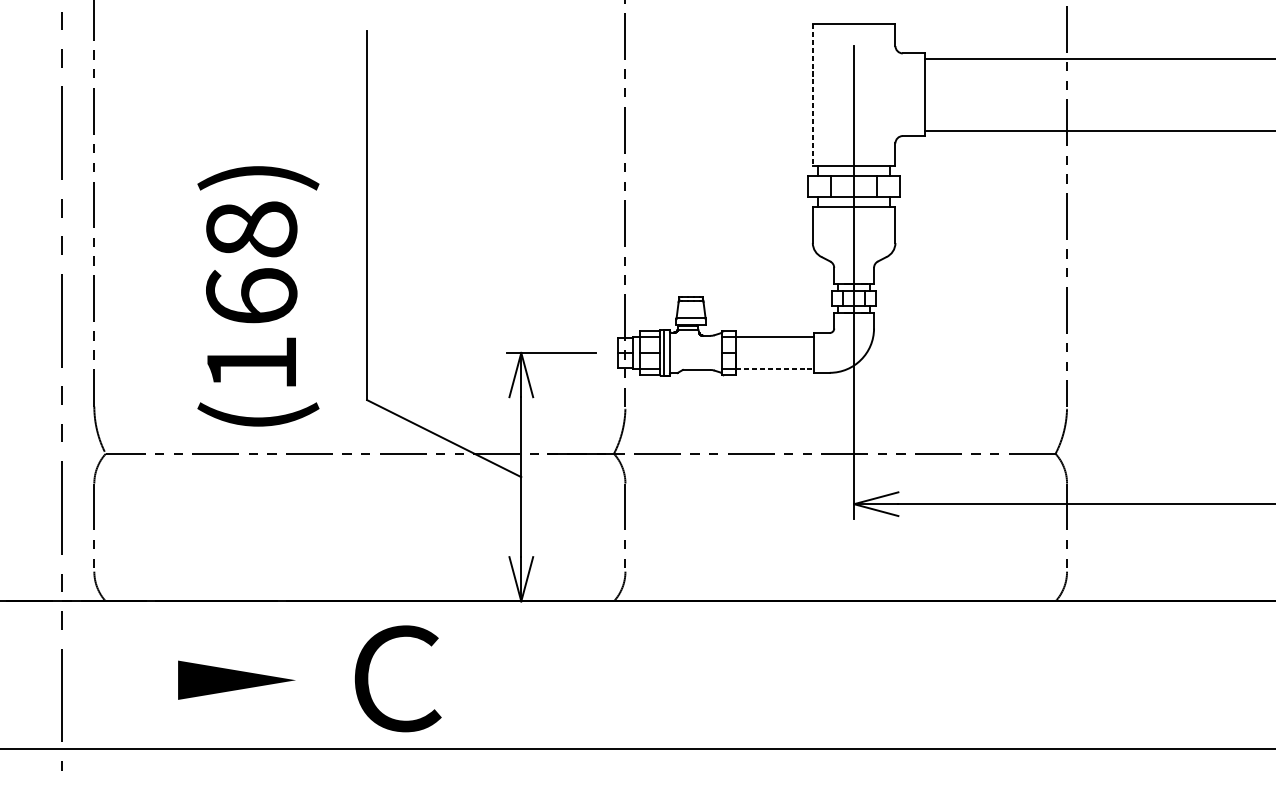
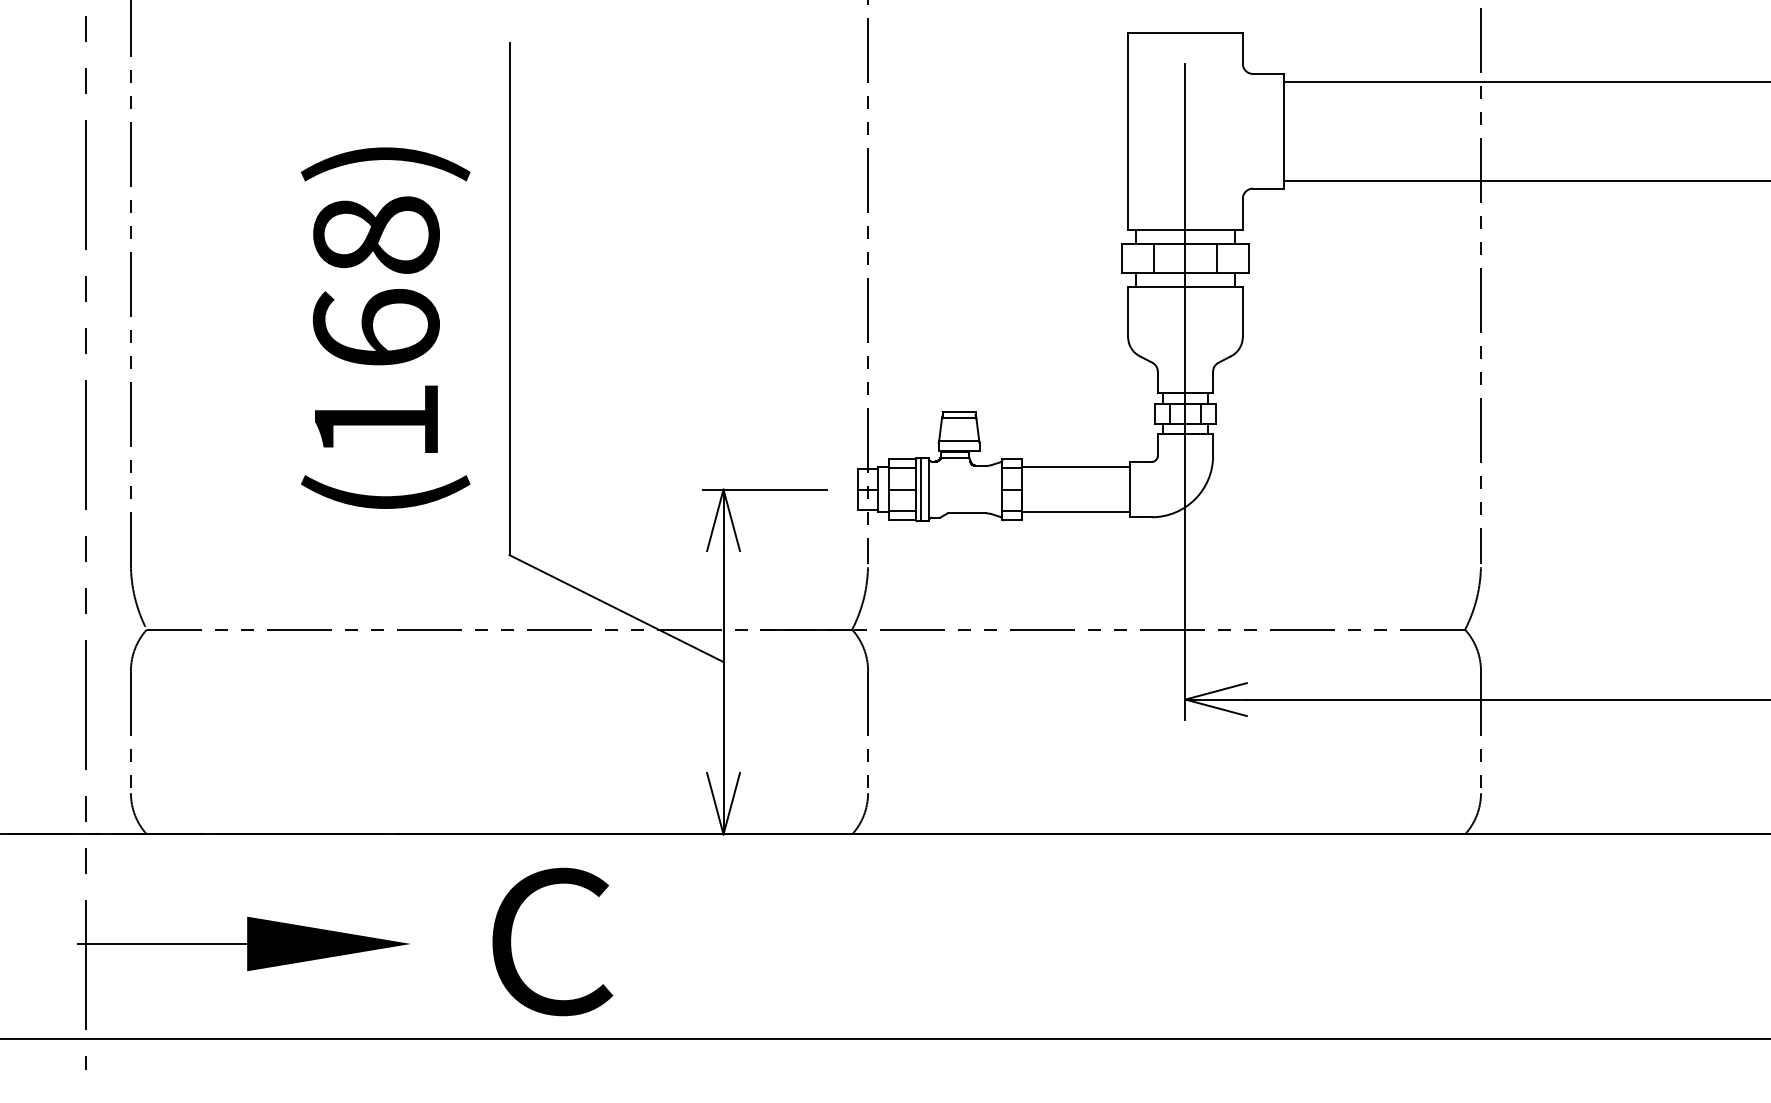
line: (813, 94) -> (1128, 131), dashed -> solid
text: (258, 295) -> (385, 327), moved
line: (775, 368) -> (1076, 511), dashed -> solid
line: (117, 679) -> (162, 943), added

